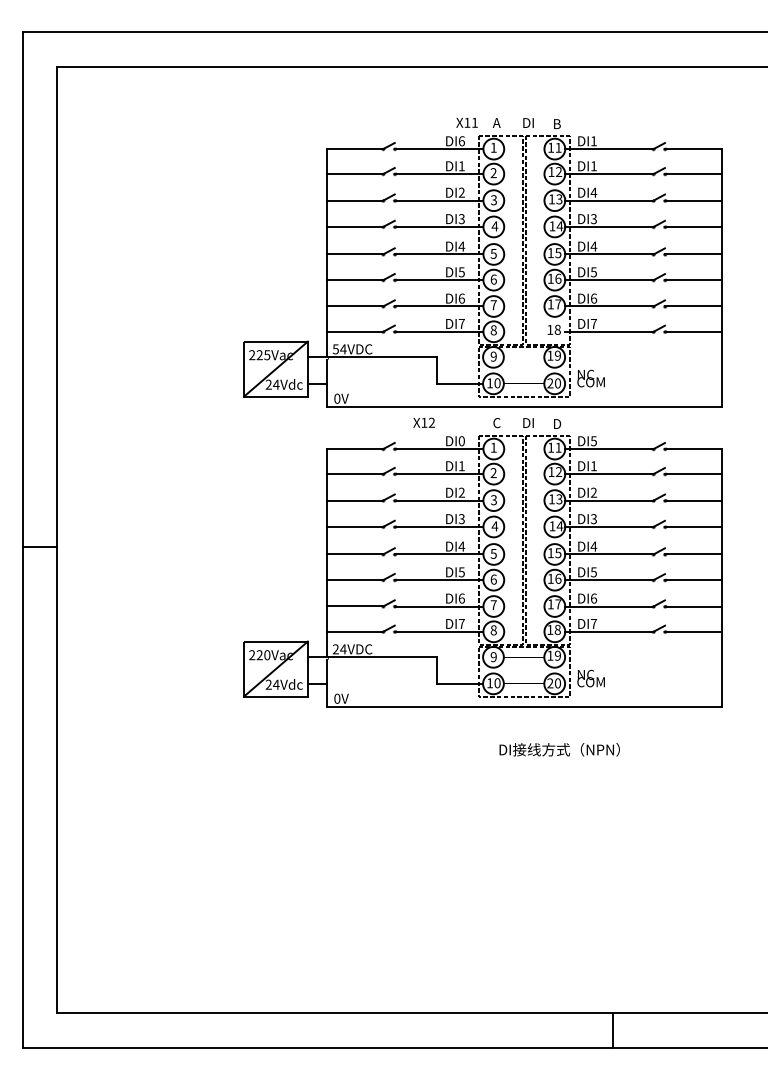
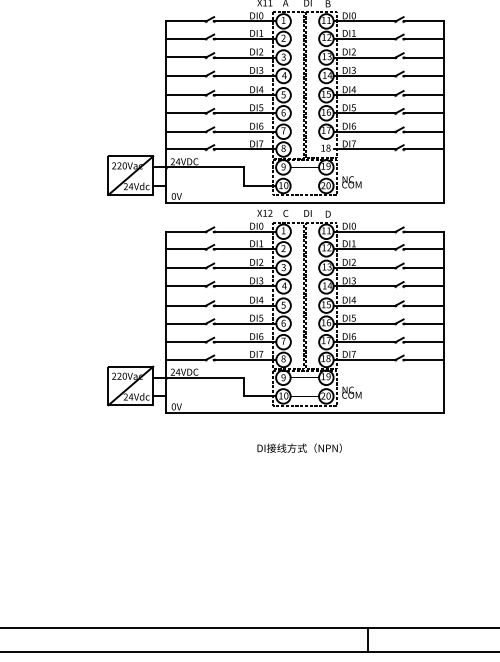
text: (461, 140) -> (260, 15), DI6 -> DI0
text: (593, 141) -> (353, 16), DI1 -> DI0
text: (593, 192) -> (353, 51), DI4 -> DI2
text: (335, 349) -> (172, 161), 54VDC -> 24VDC
text: (267, 355) -> (124, 166), 225Vac -> 220Vac
text: (423, 422) -> (264, 213), moved
text: (593, 441) -> (353, 226), DI5 -> DI0
text: (559, 749) -> (299, 448), moved

